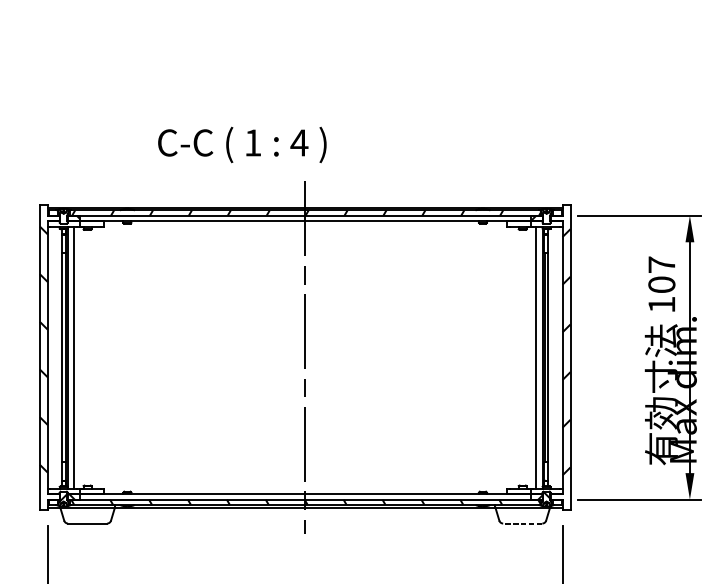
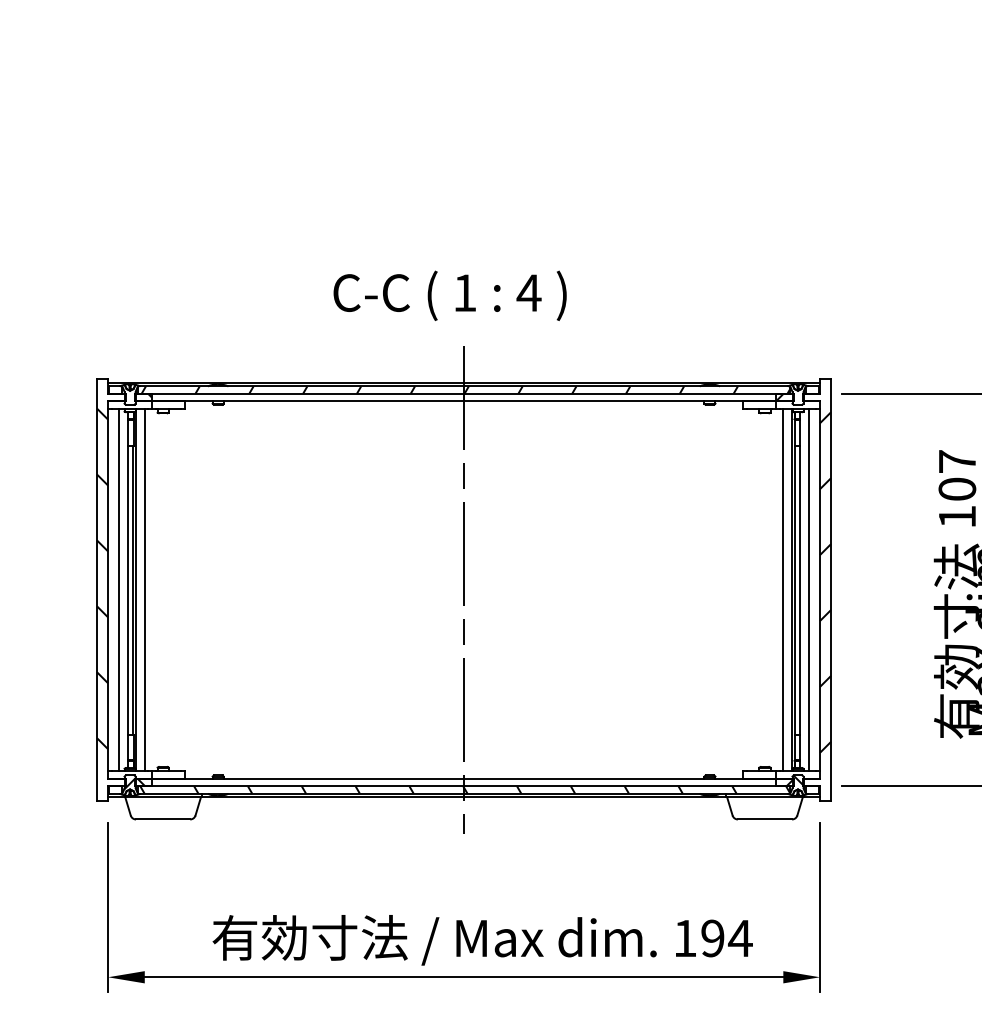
text: (241, 144) -> (449, 295), moved
line: (56, 357) -> (119, 589), added
line: (554, 357) -> (809, 589), added
line: (522, 523) -> (764, 819), dashed -> solid

